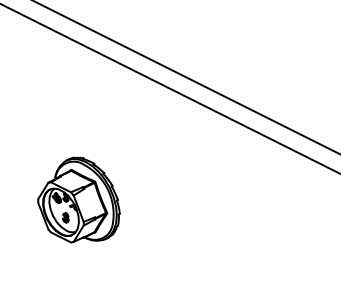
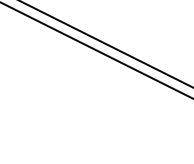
part: (78, 199) -> (44, 113), removed

